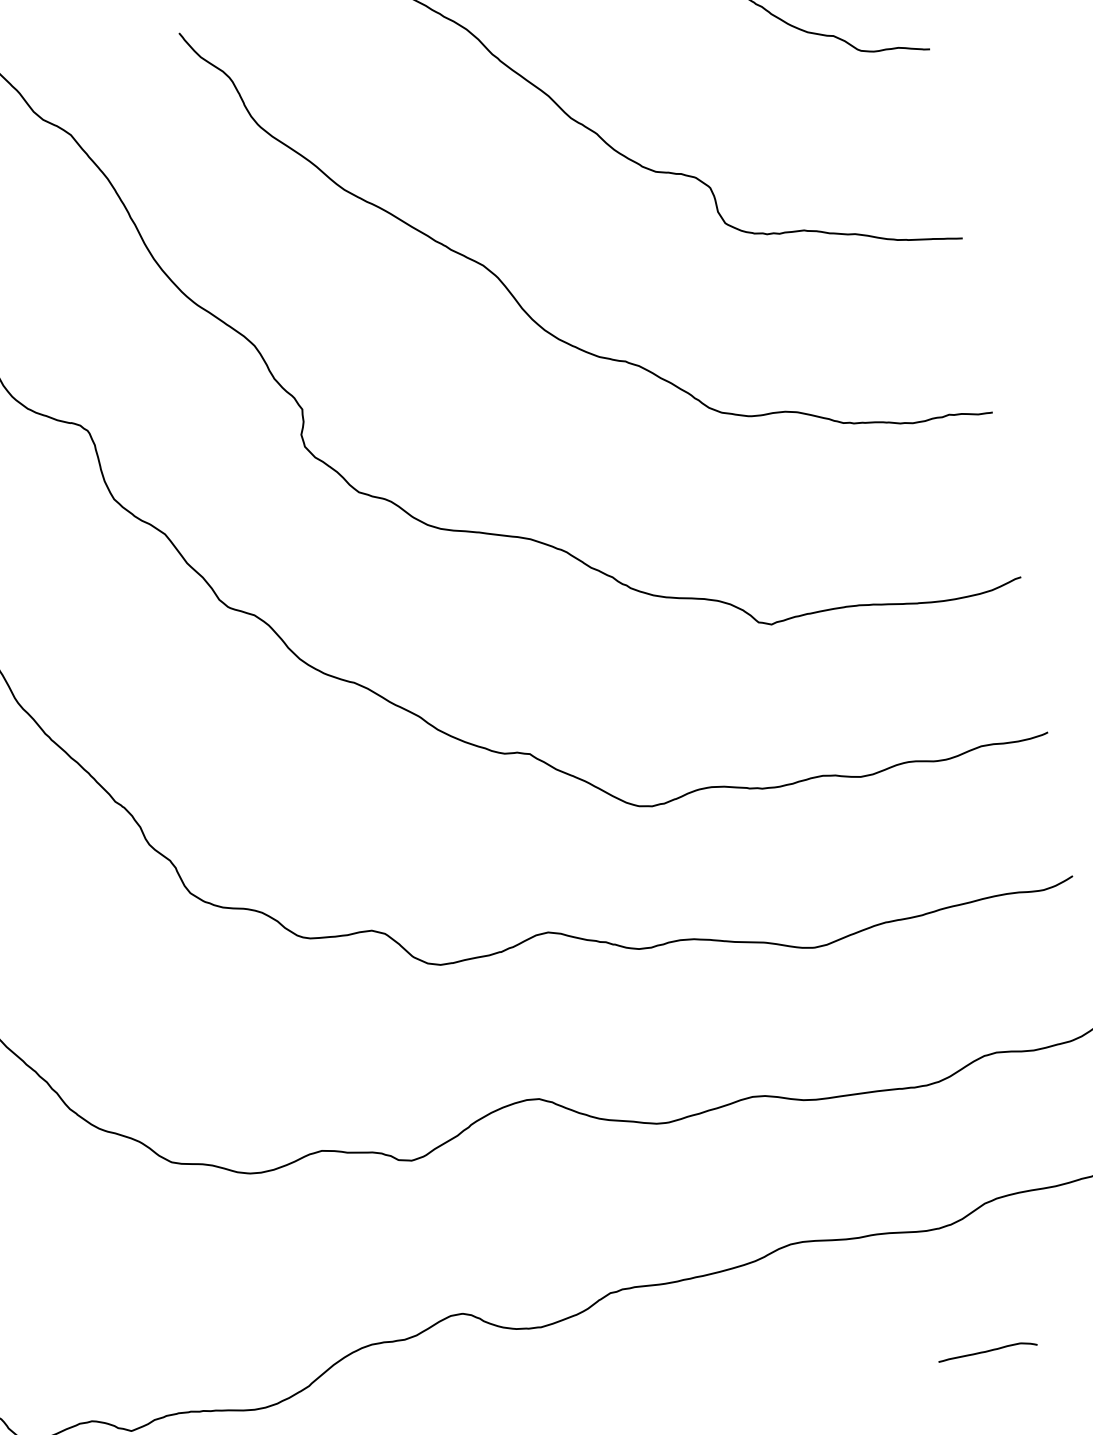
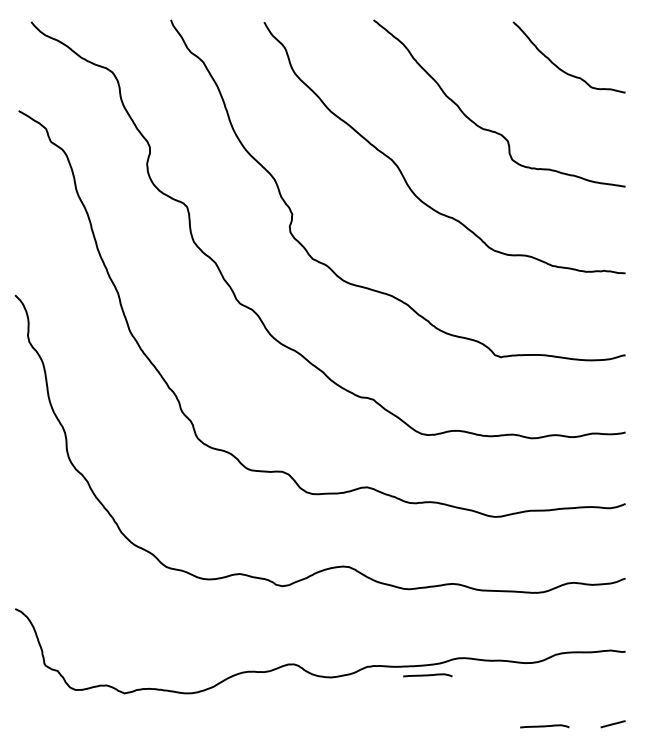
curve: (734, 1289) -> (427, 675), added

